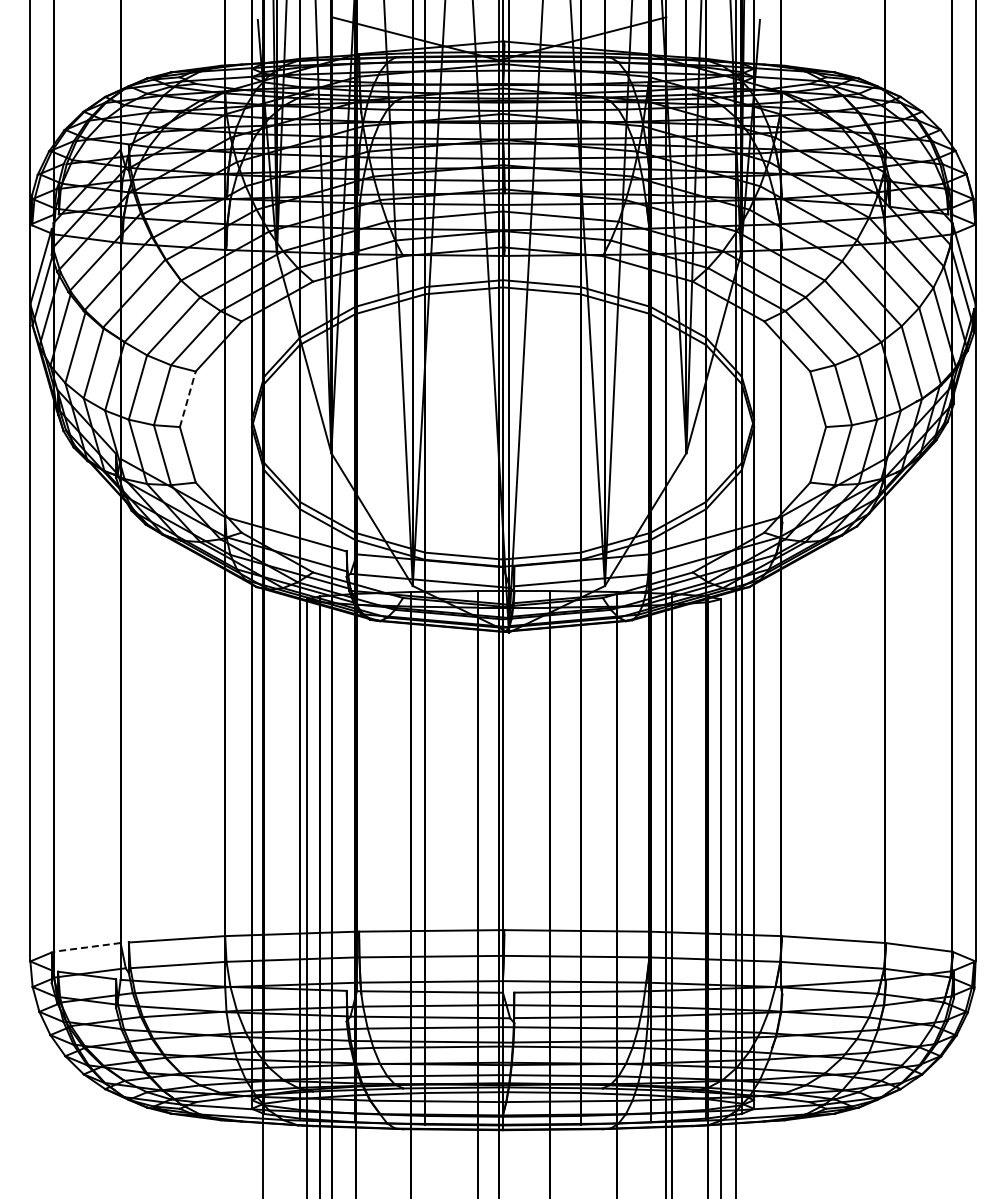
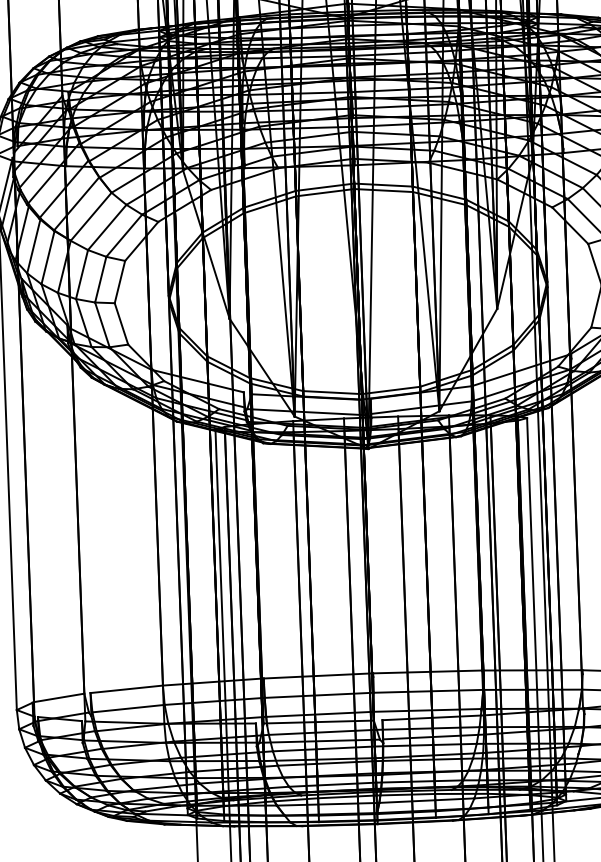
line: (187, 399) -> (119, 282), dashed -> solid
line: (87, 947) -> (59, 697), dashed -> solid

